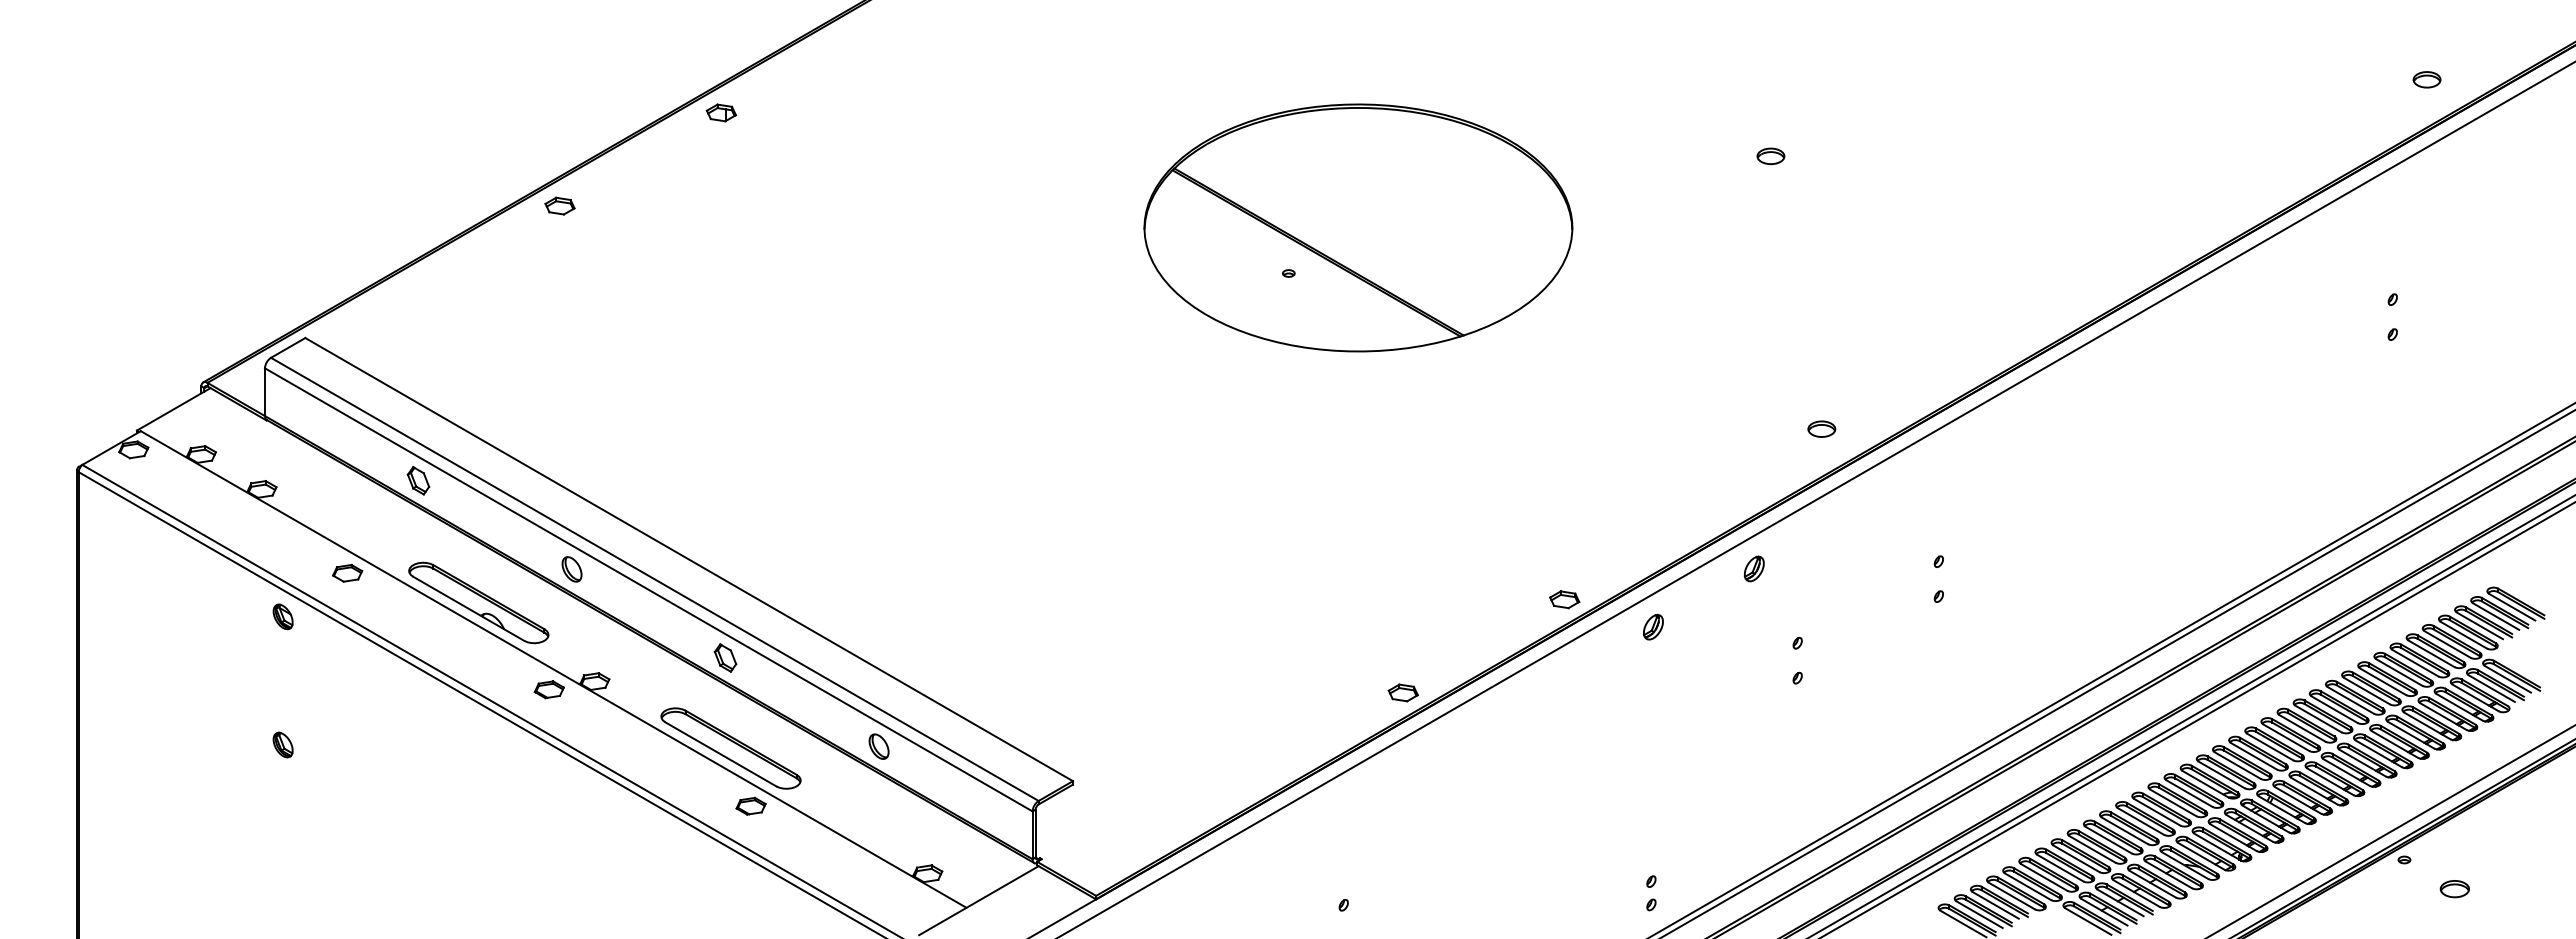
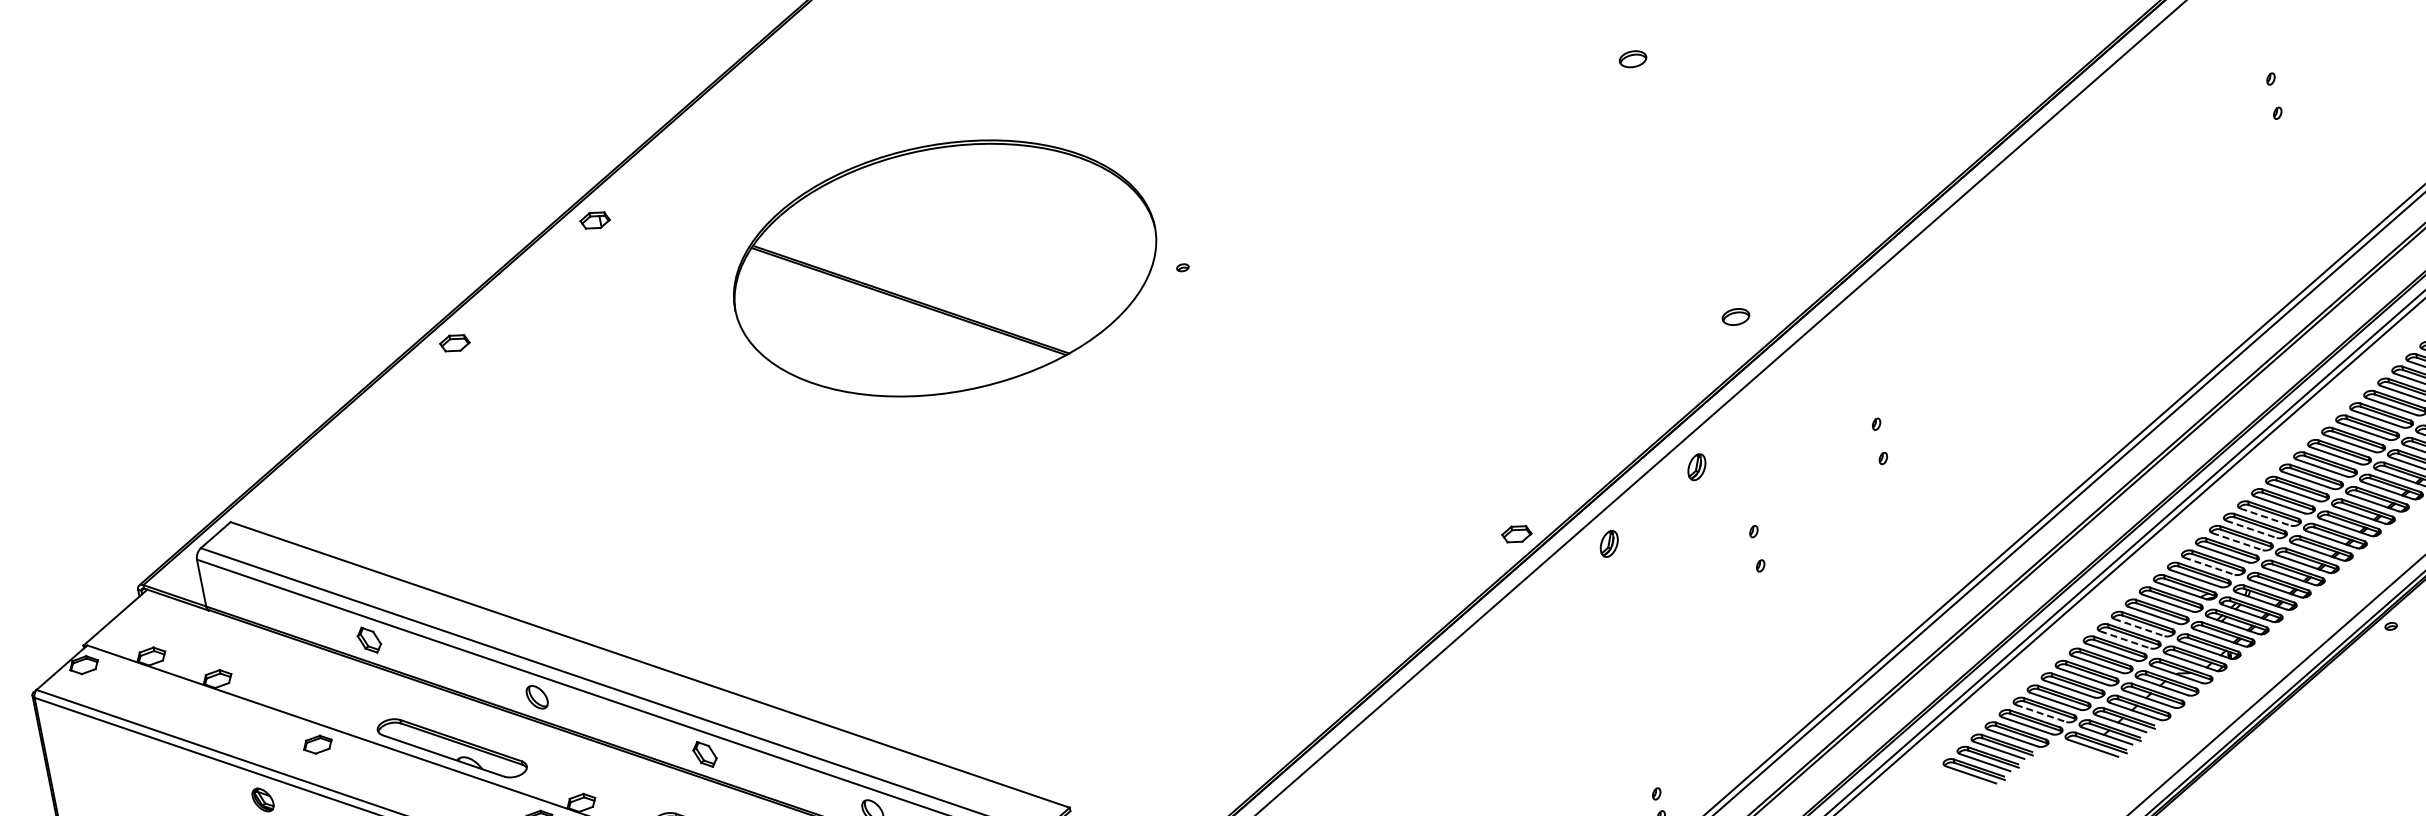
part: (1358, 227) -> (945, 267), moved
part: (1402, 692) -> (1375, 656), removed
line: (2302, 728) -> (2265, 517), solid -> dashed
line: (2286, 737) -> (2251, 529), solid -> dashed
line: (2270, 746) -> (2237, 541), solid -> dashed
line: (2237, 765) -> (2209, 566), solid -> dashed
line: (2157, 812) -> (2139, 627), solid -> dashed
line: (2141, 821) -> (2125, 639), solid -> dashed
line: (2044, 877) -> (2041, 713), solid -> dashed

